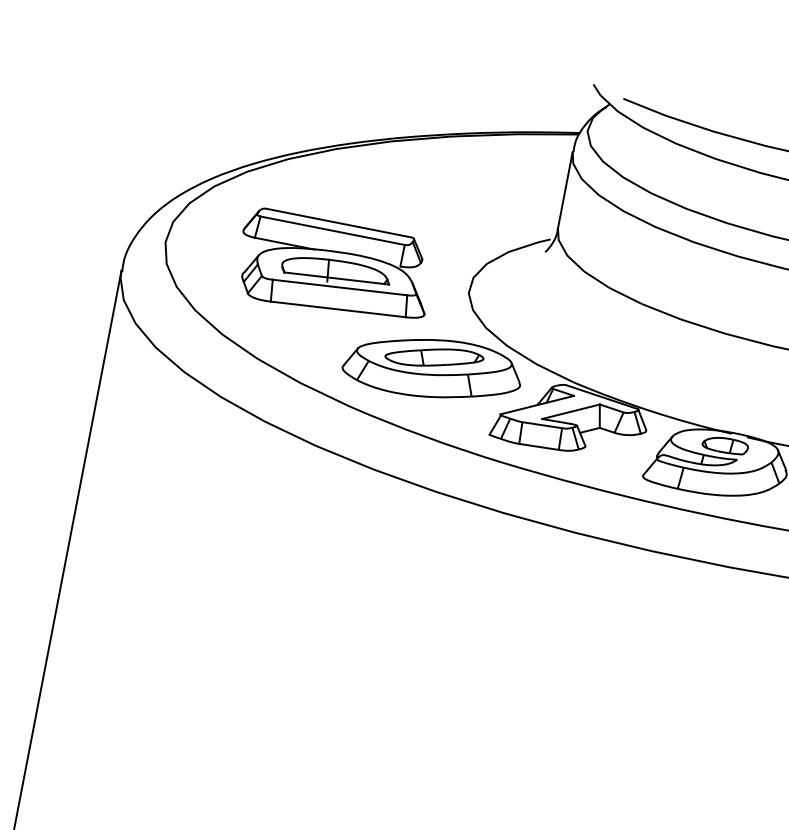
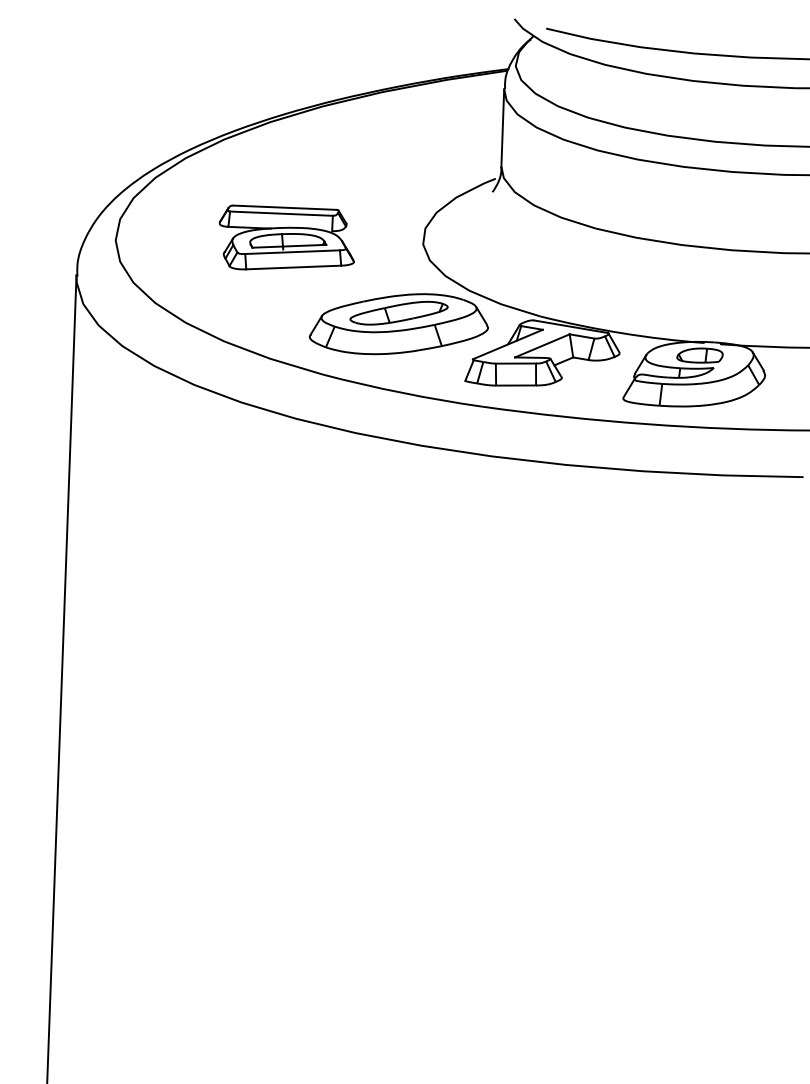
part: (334, 265) -> (286, 237), size x0.7

